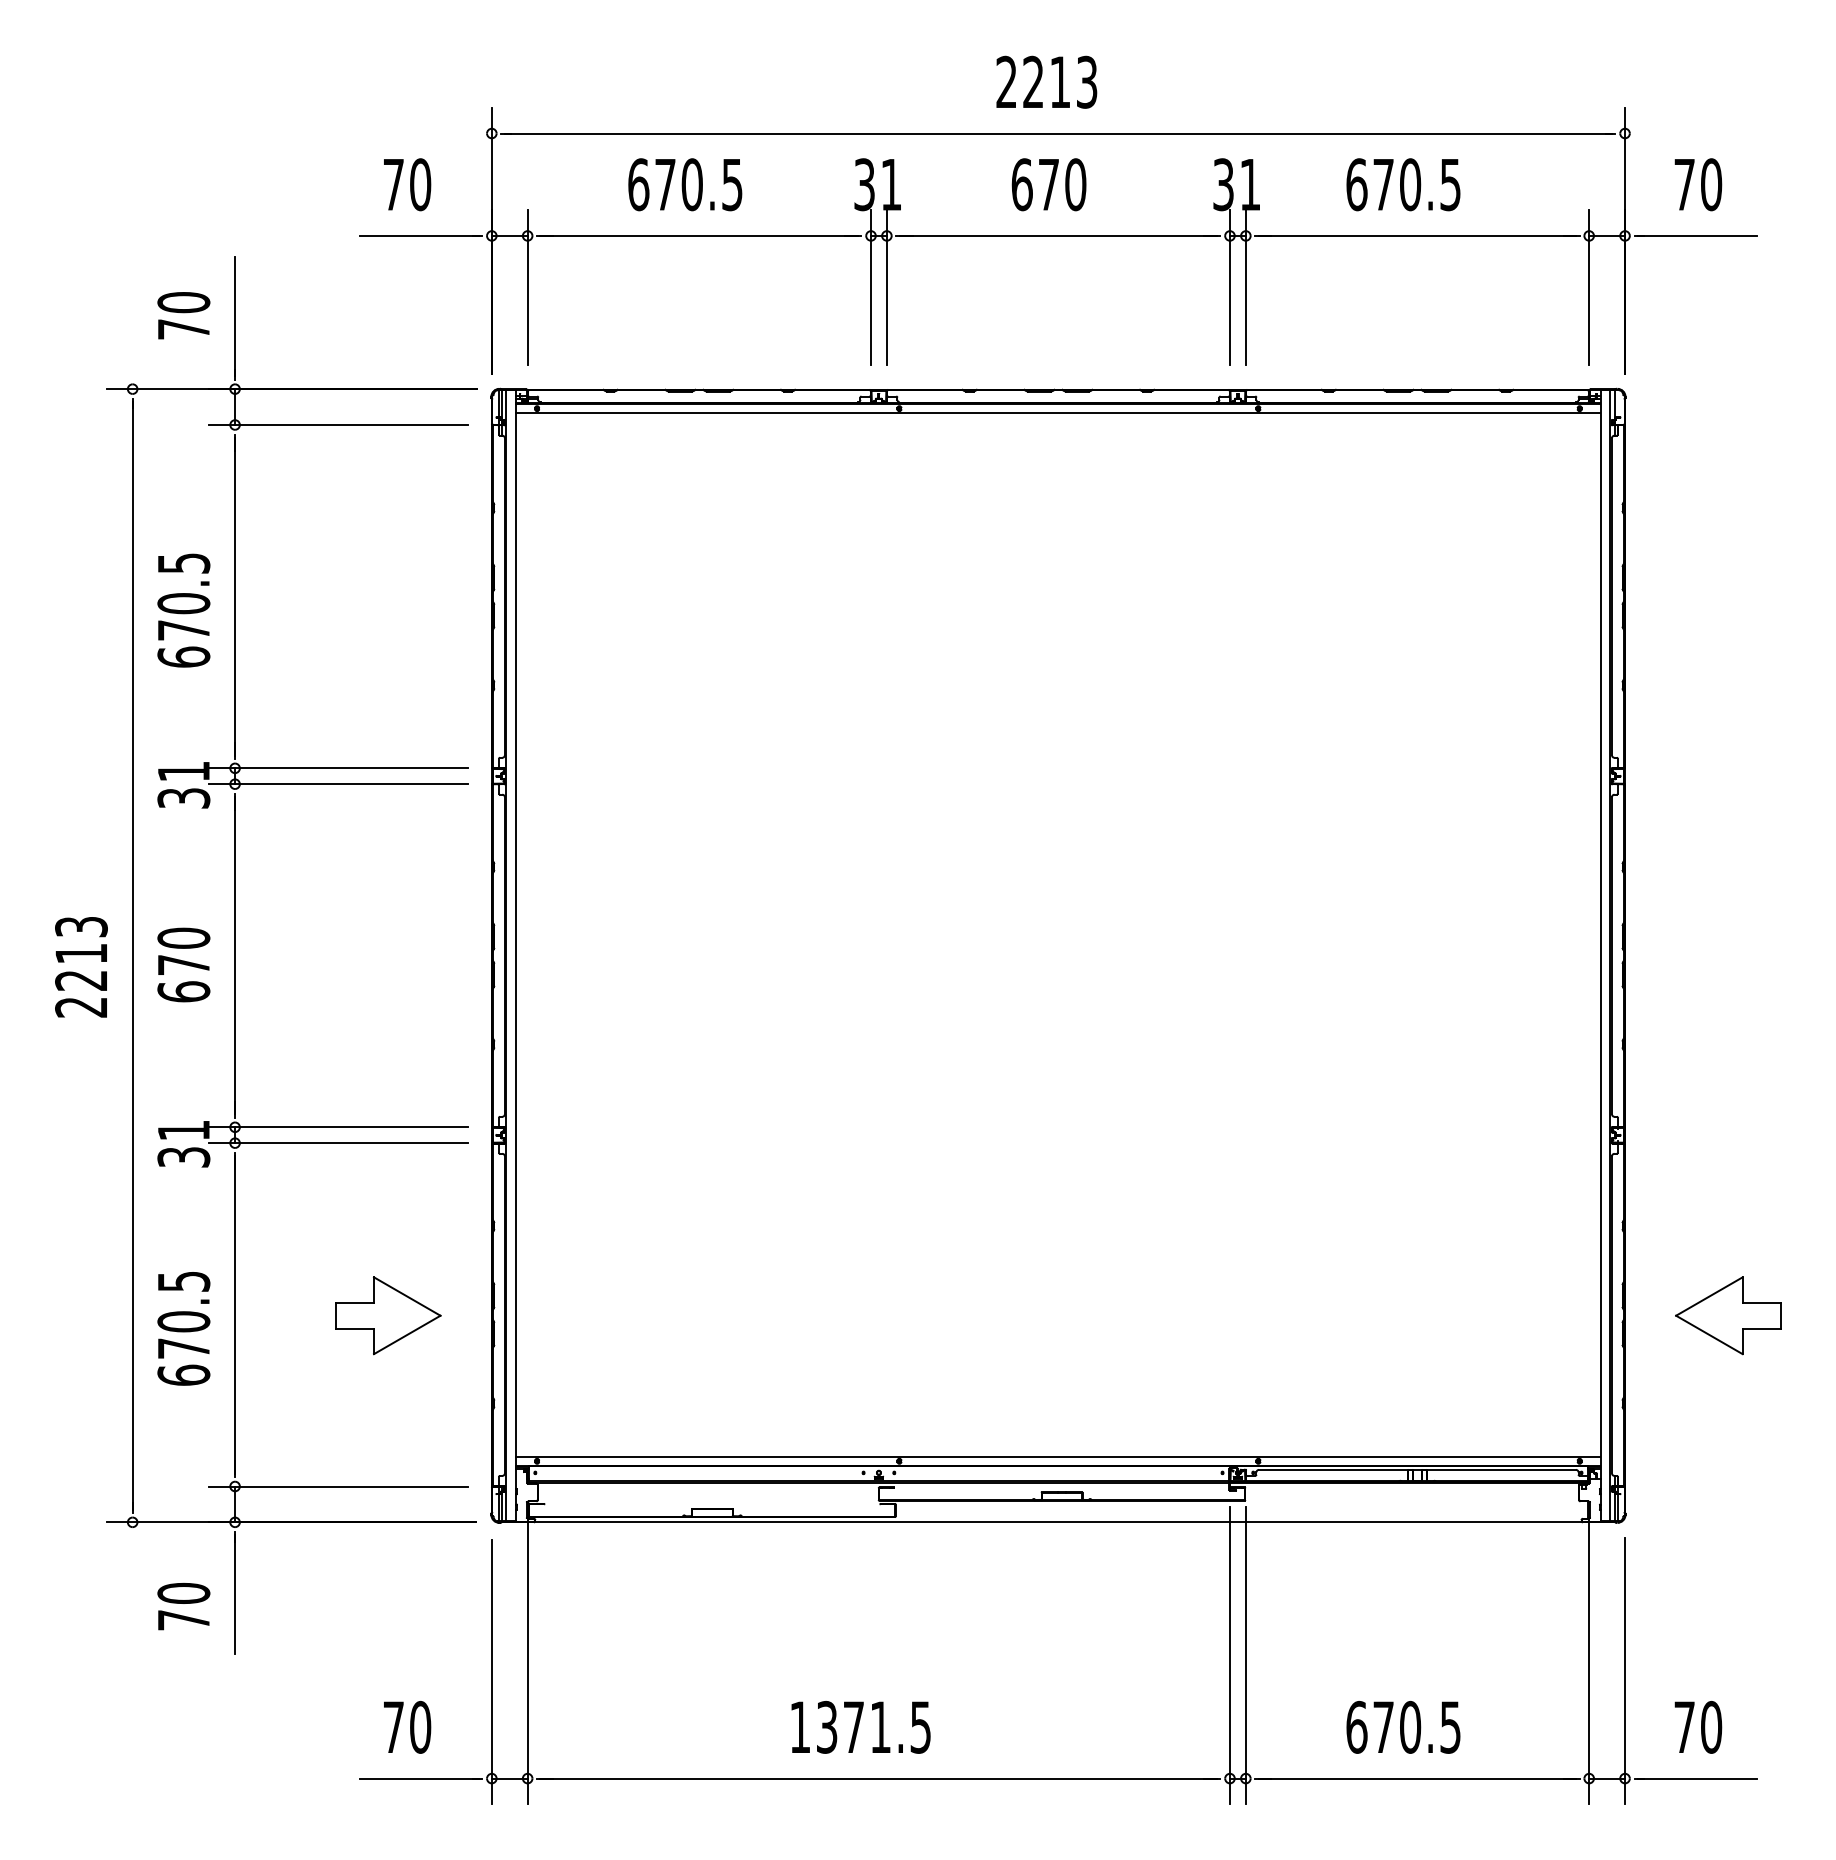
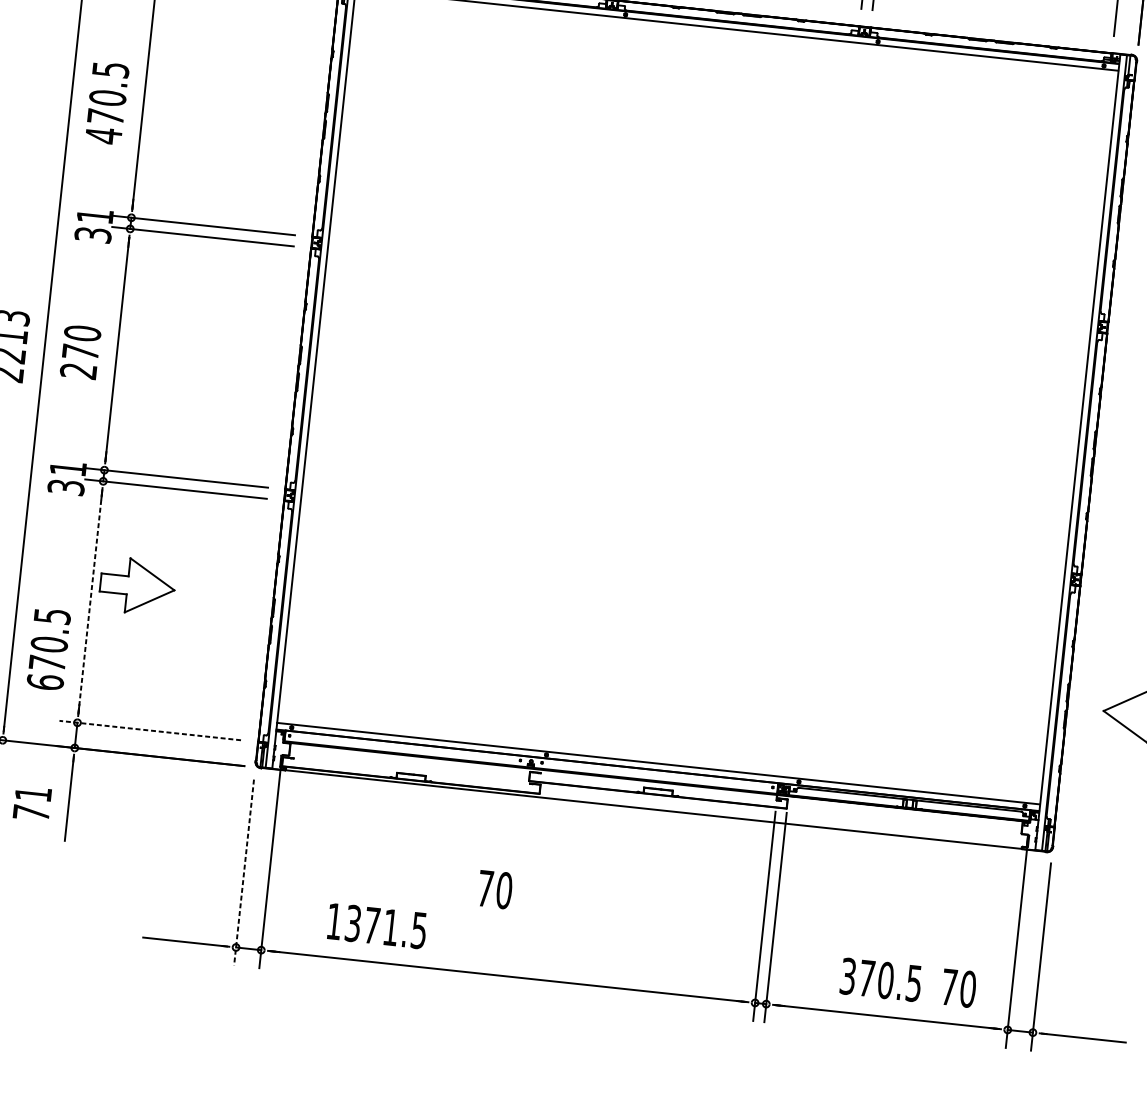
text: (183, 657) -> (103, 135), 670.5 -> 470.5
text: (183, 991) -> (78, 370), 670 -> 270
line: (235, 1314) -> (90, 601), solid -> dashed
part: (388, 1315) -> (137, 586), moved
text: (183, 1328) -> (48, 649), moved
line: (338, 1486) -> (150, 730), solid -> dashed
text: (183, 1592) -> (33, 793), 70 -> 71
line: (491, 1672) -> (243, 872), solid -> dashed
text: (1356, 1726) -> (848, 975), 670.5 -> 370.5
text: (407, 1727) -> (495, 889), moved
text: (860, 1727) -> (376, 926), moved
text: (1698, 1727) -> (959, 988), moved

